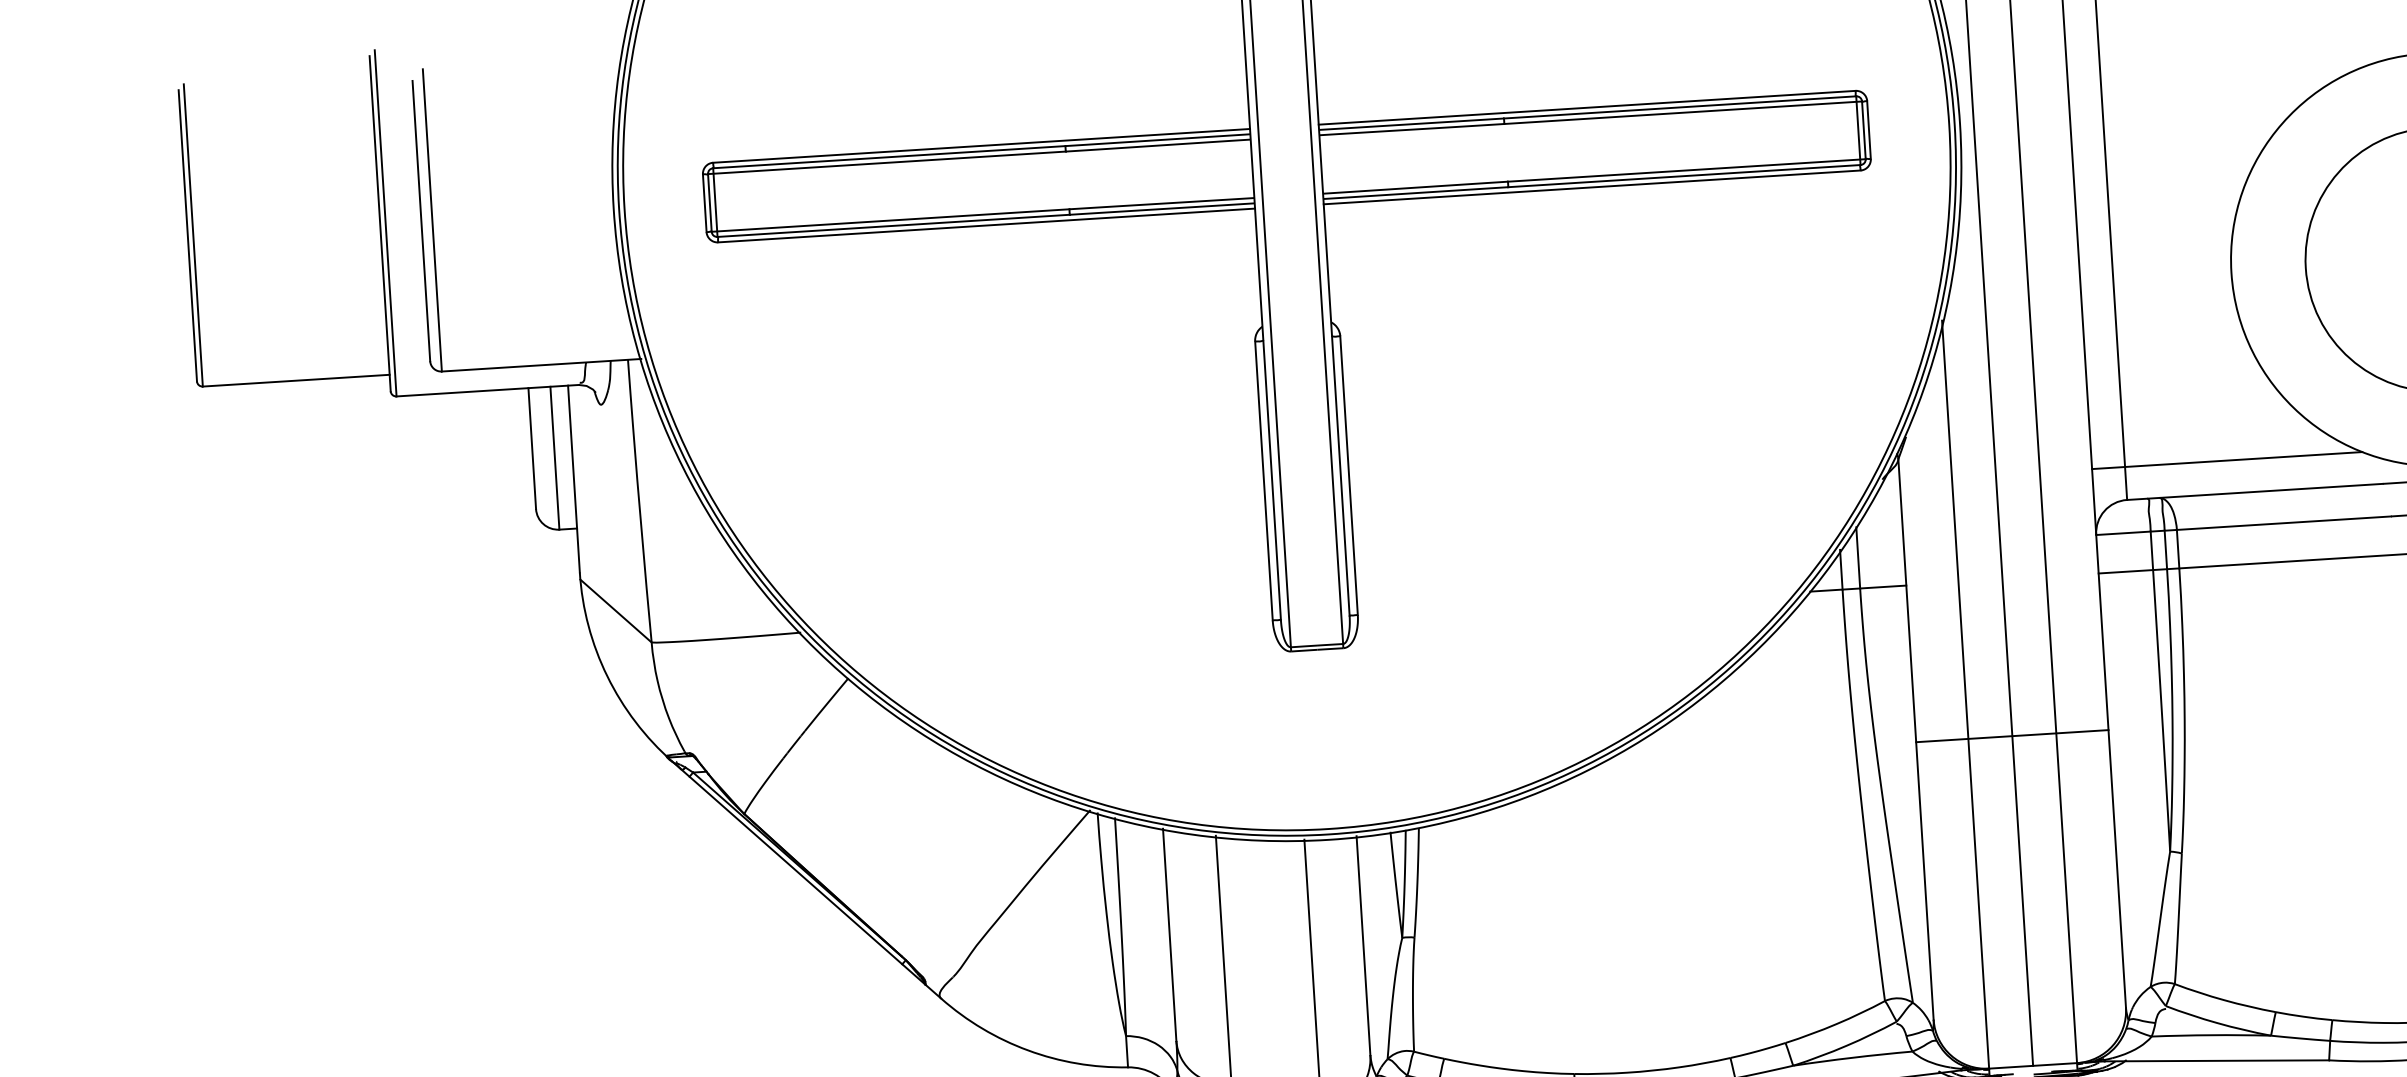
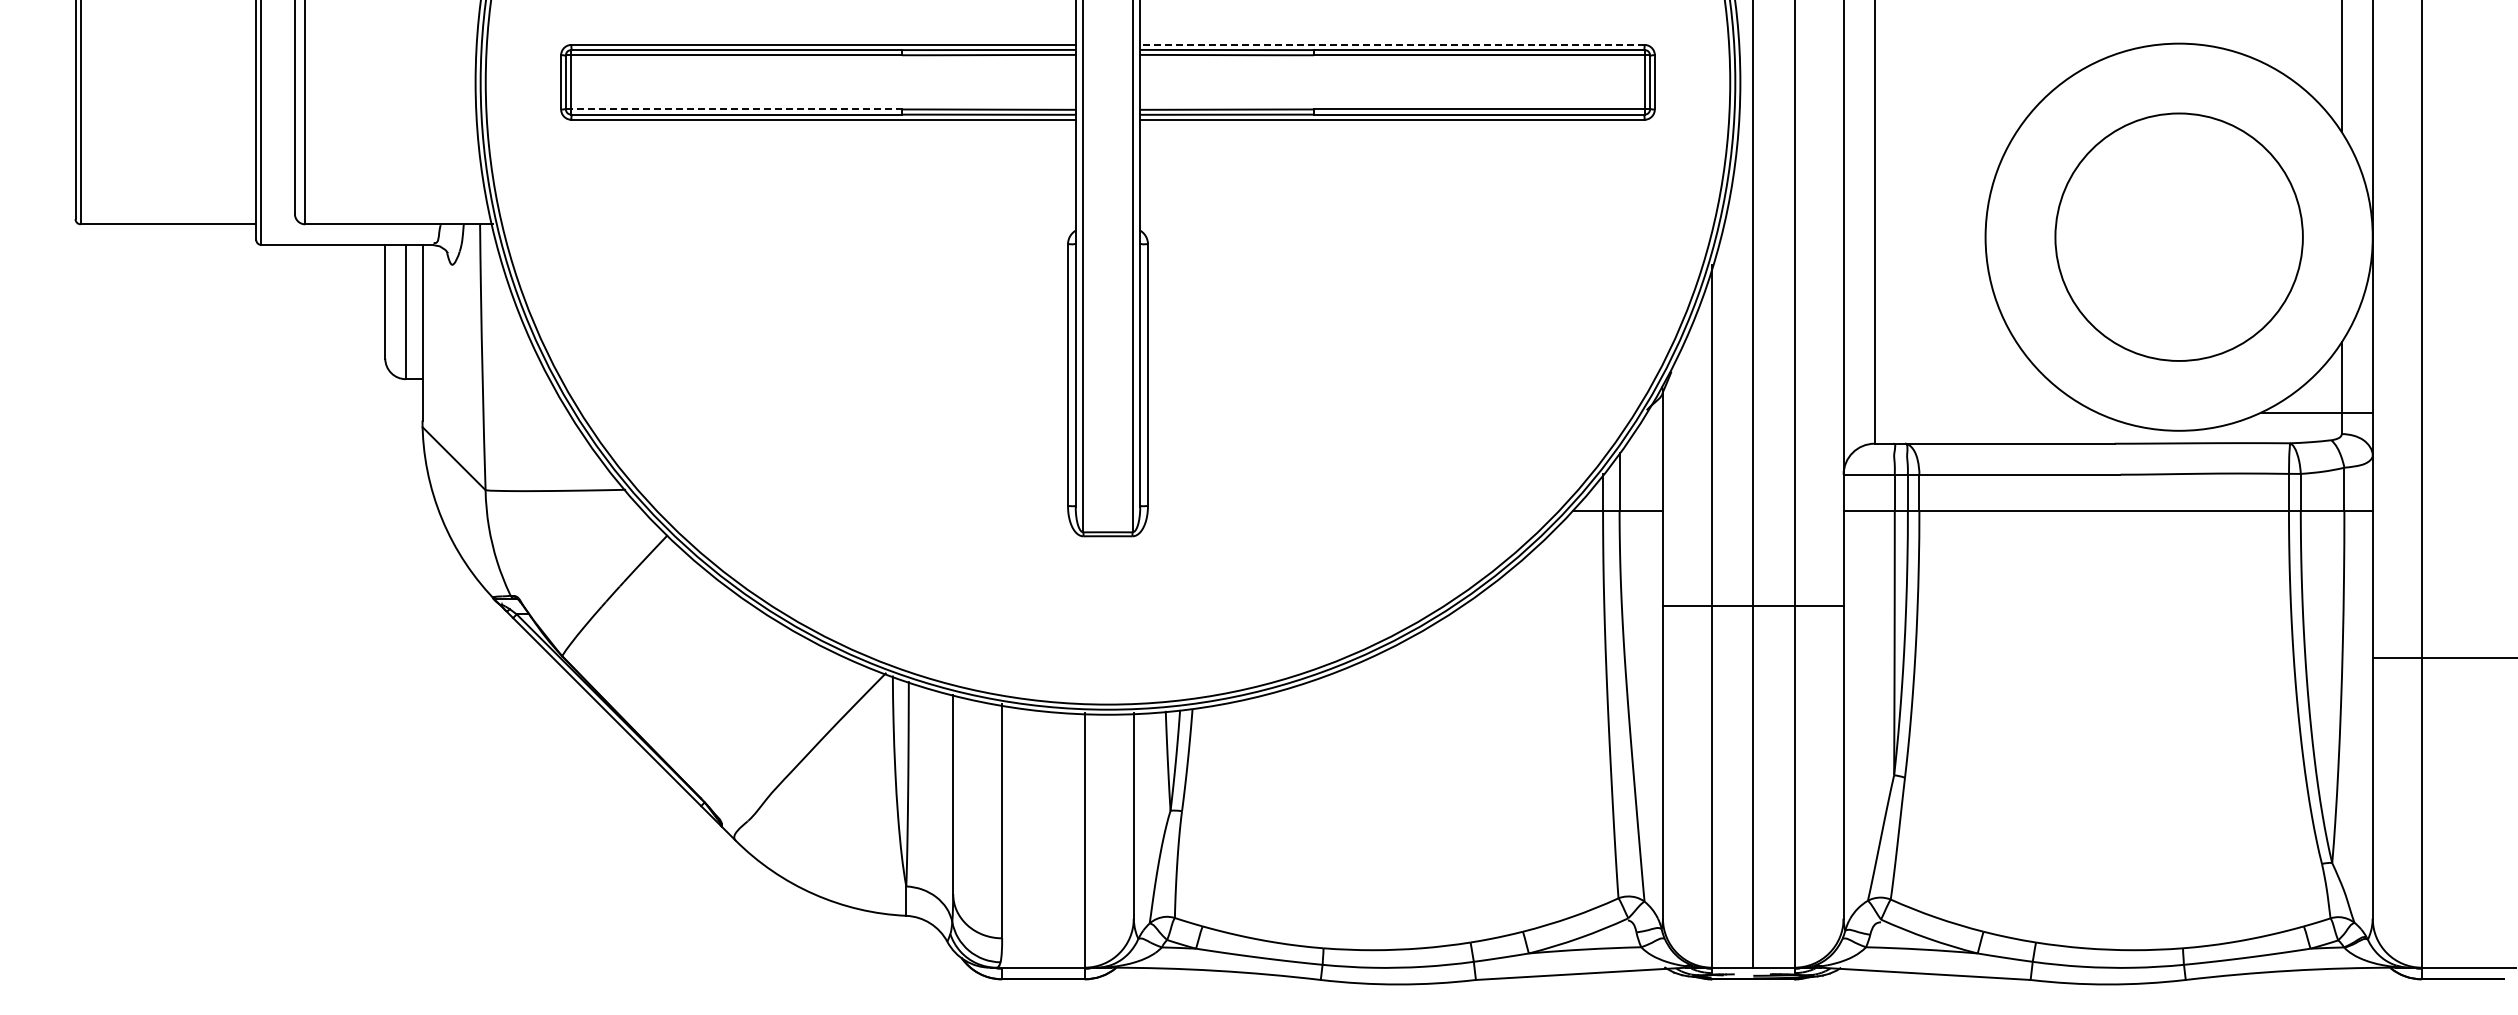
line: (1586, 107) -> (1391, 44), solid -> dashed
line: (891, 220) -> (734, 109), solid -> dashed
line: (2227, 460) -> (1970, 412), removed
line: (2011, 735) -> (1752, 605), moved

